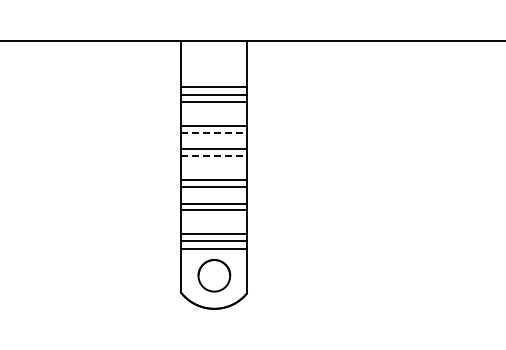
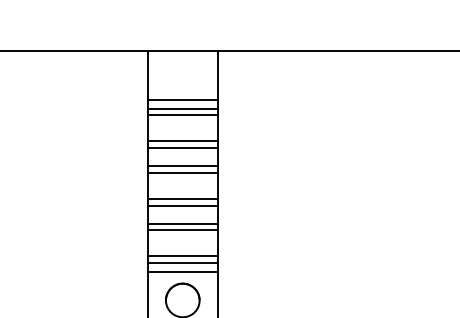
line: (214, 132) -> (182, 148), dashed -> solid
line: (214, 155) -> (182, 172), dashed -> solid

